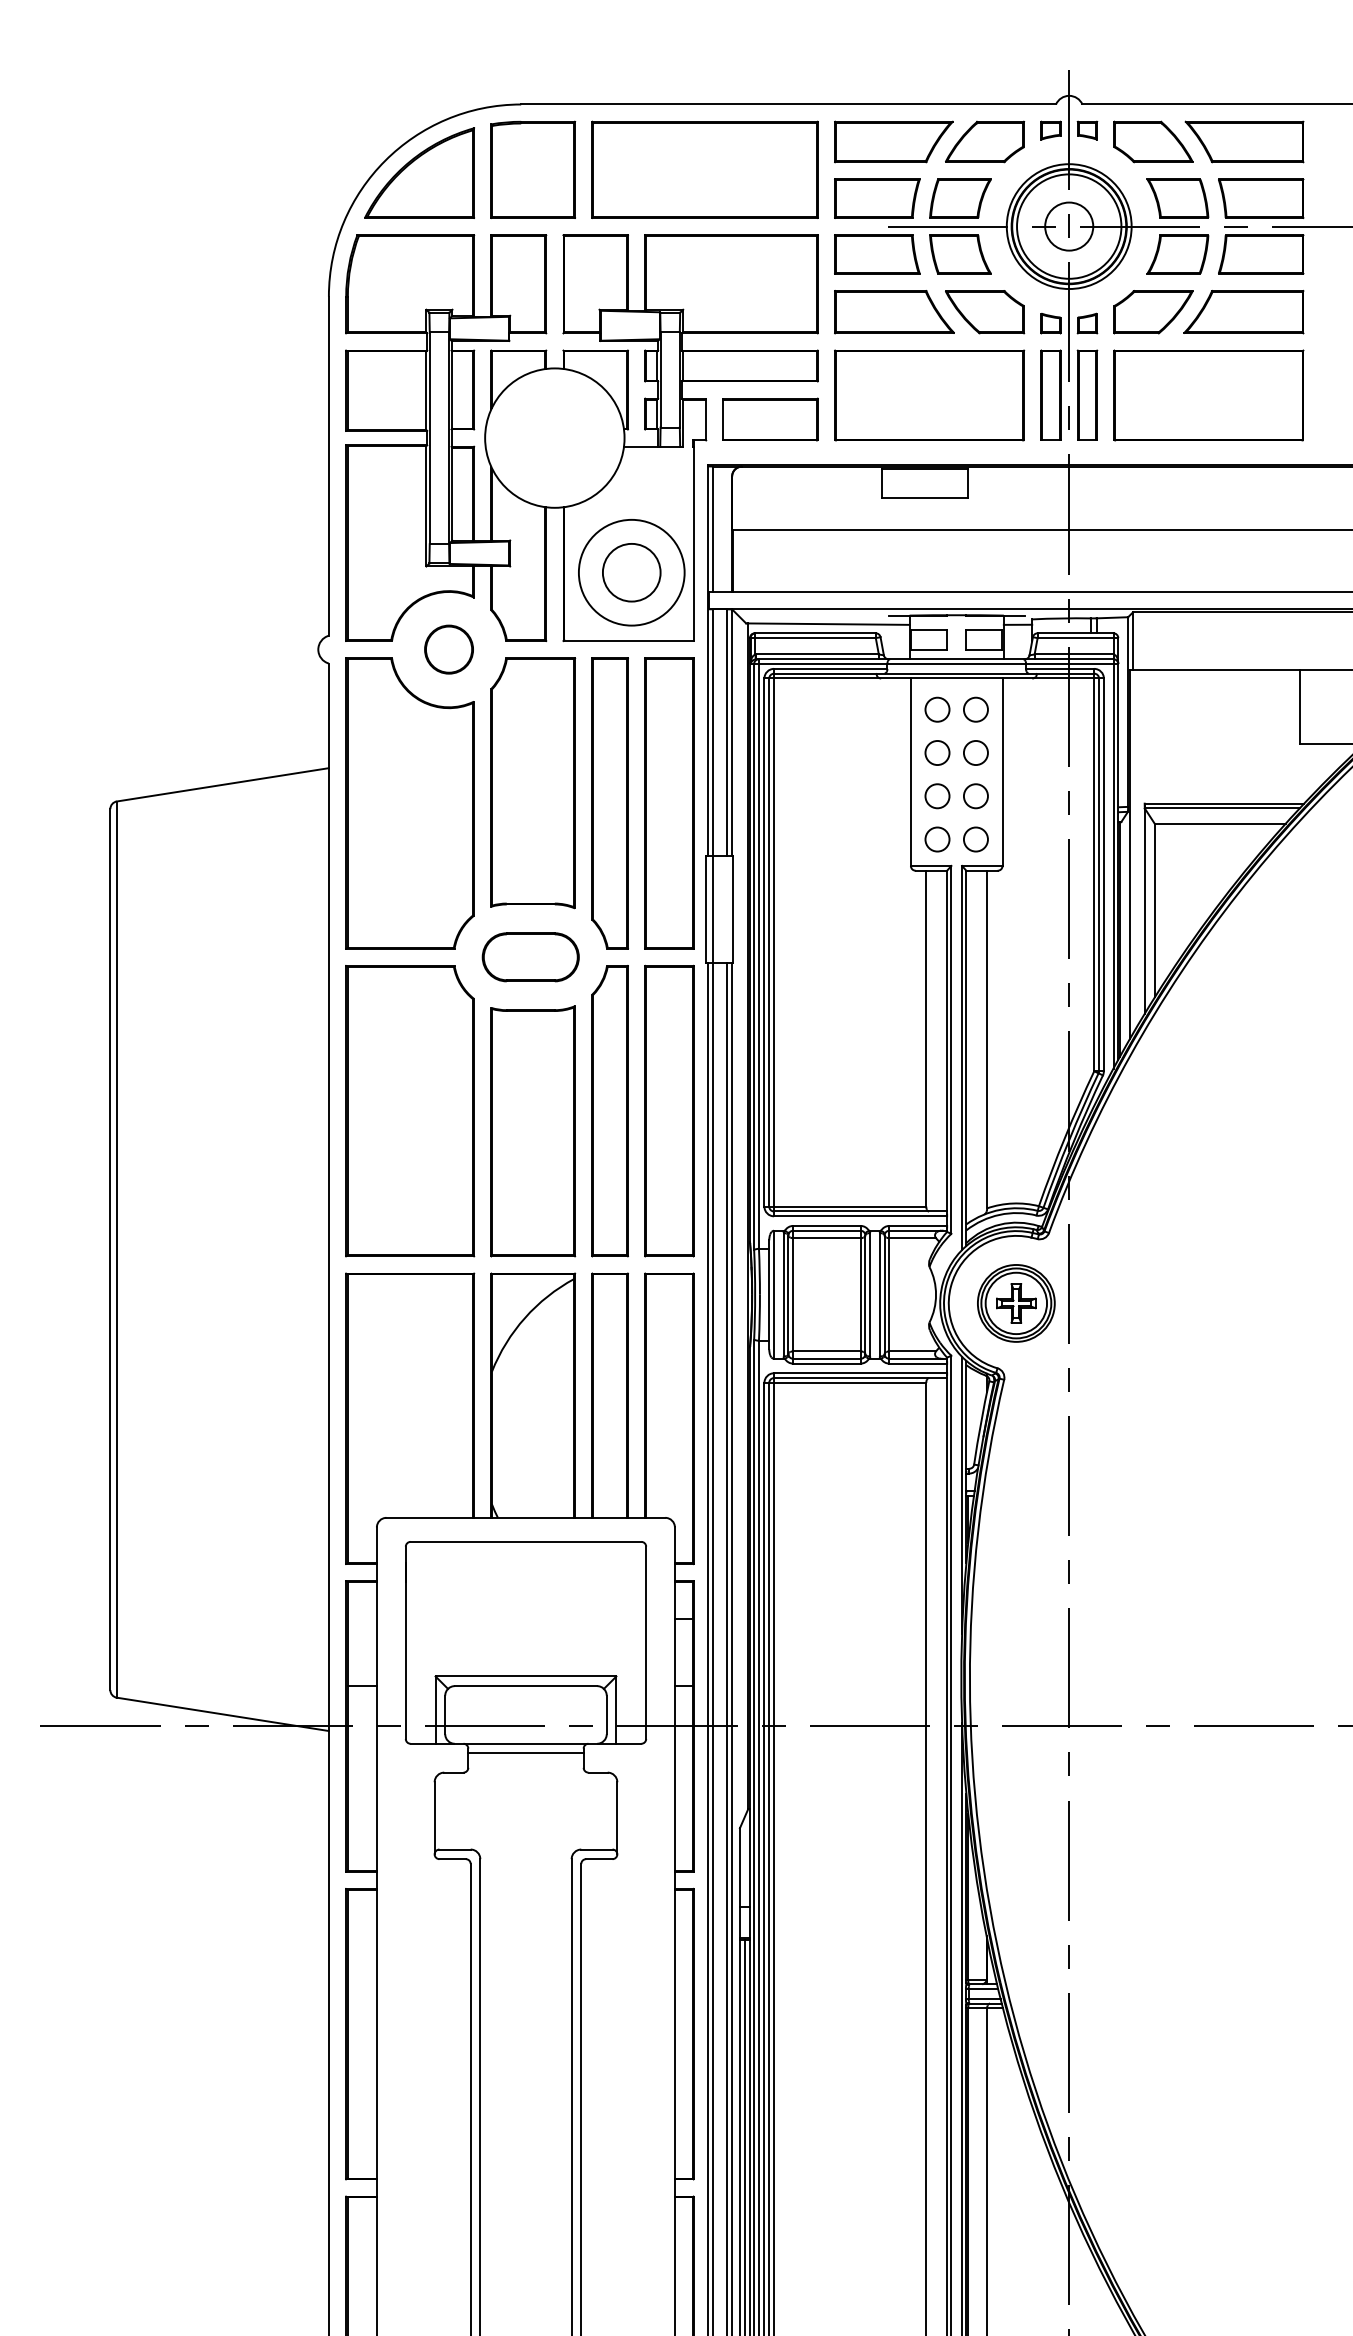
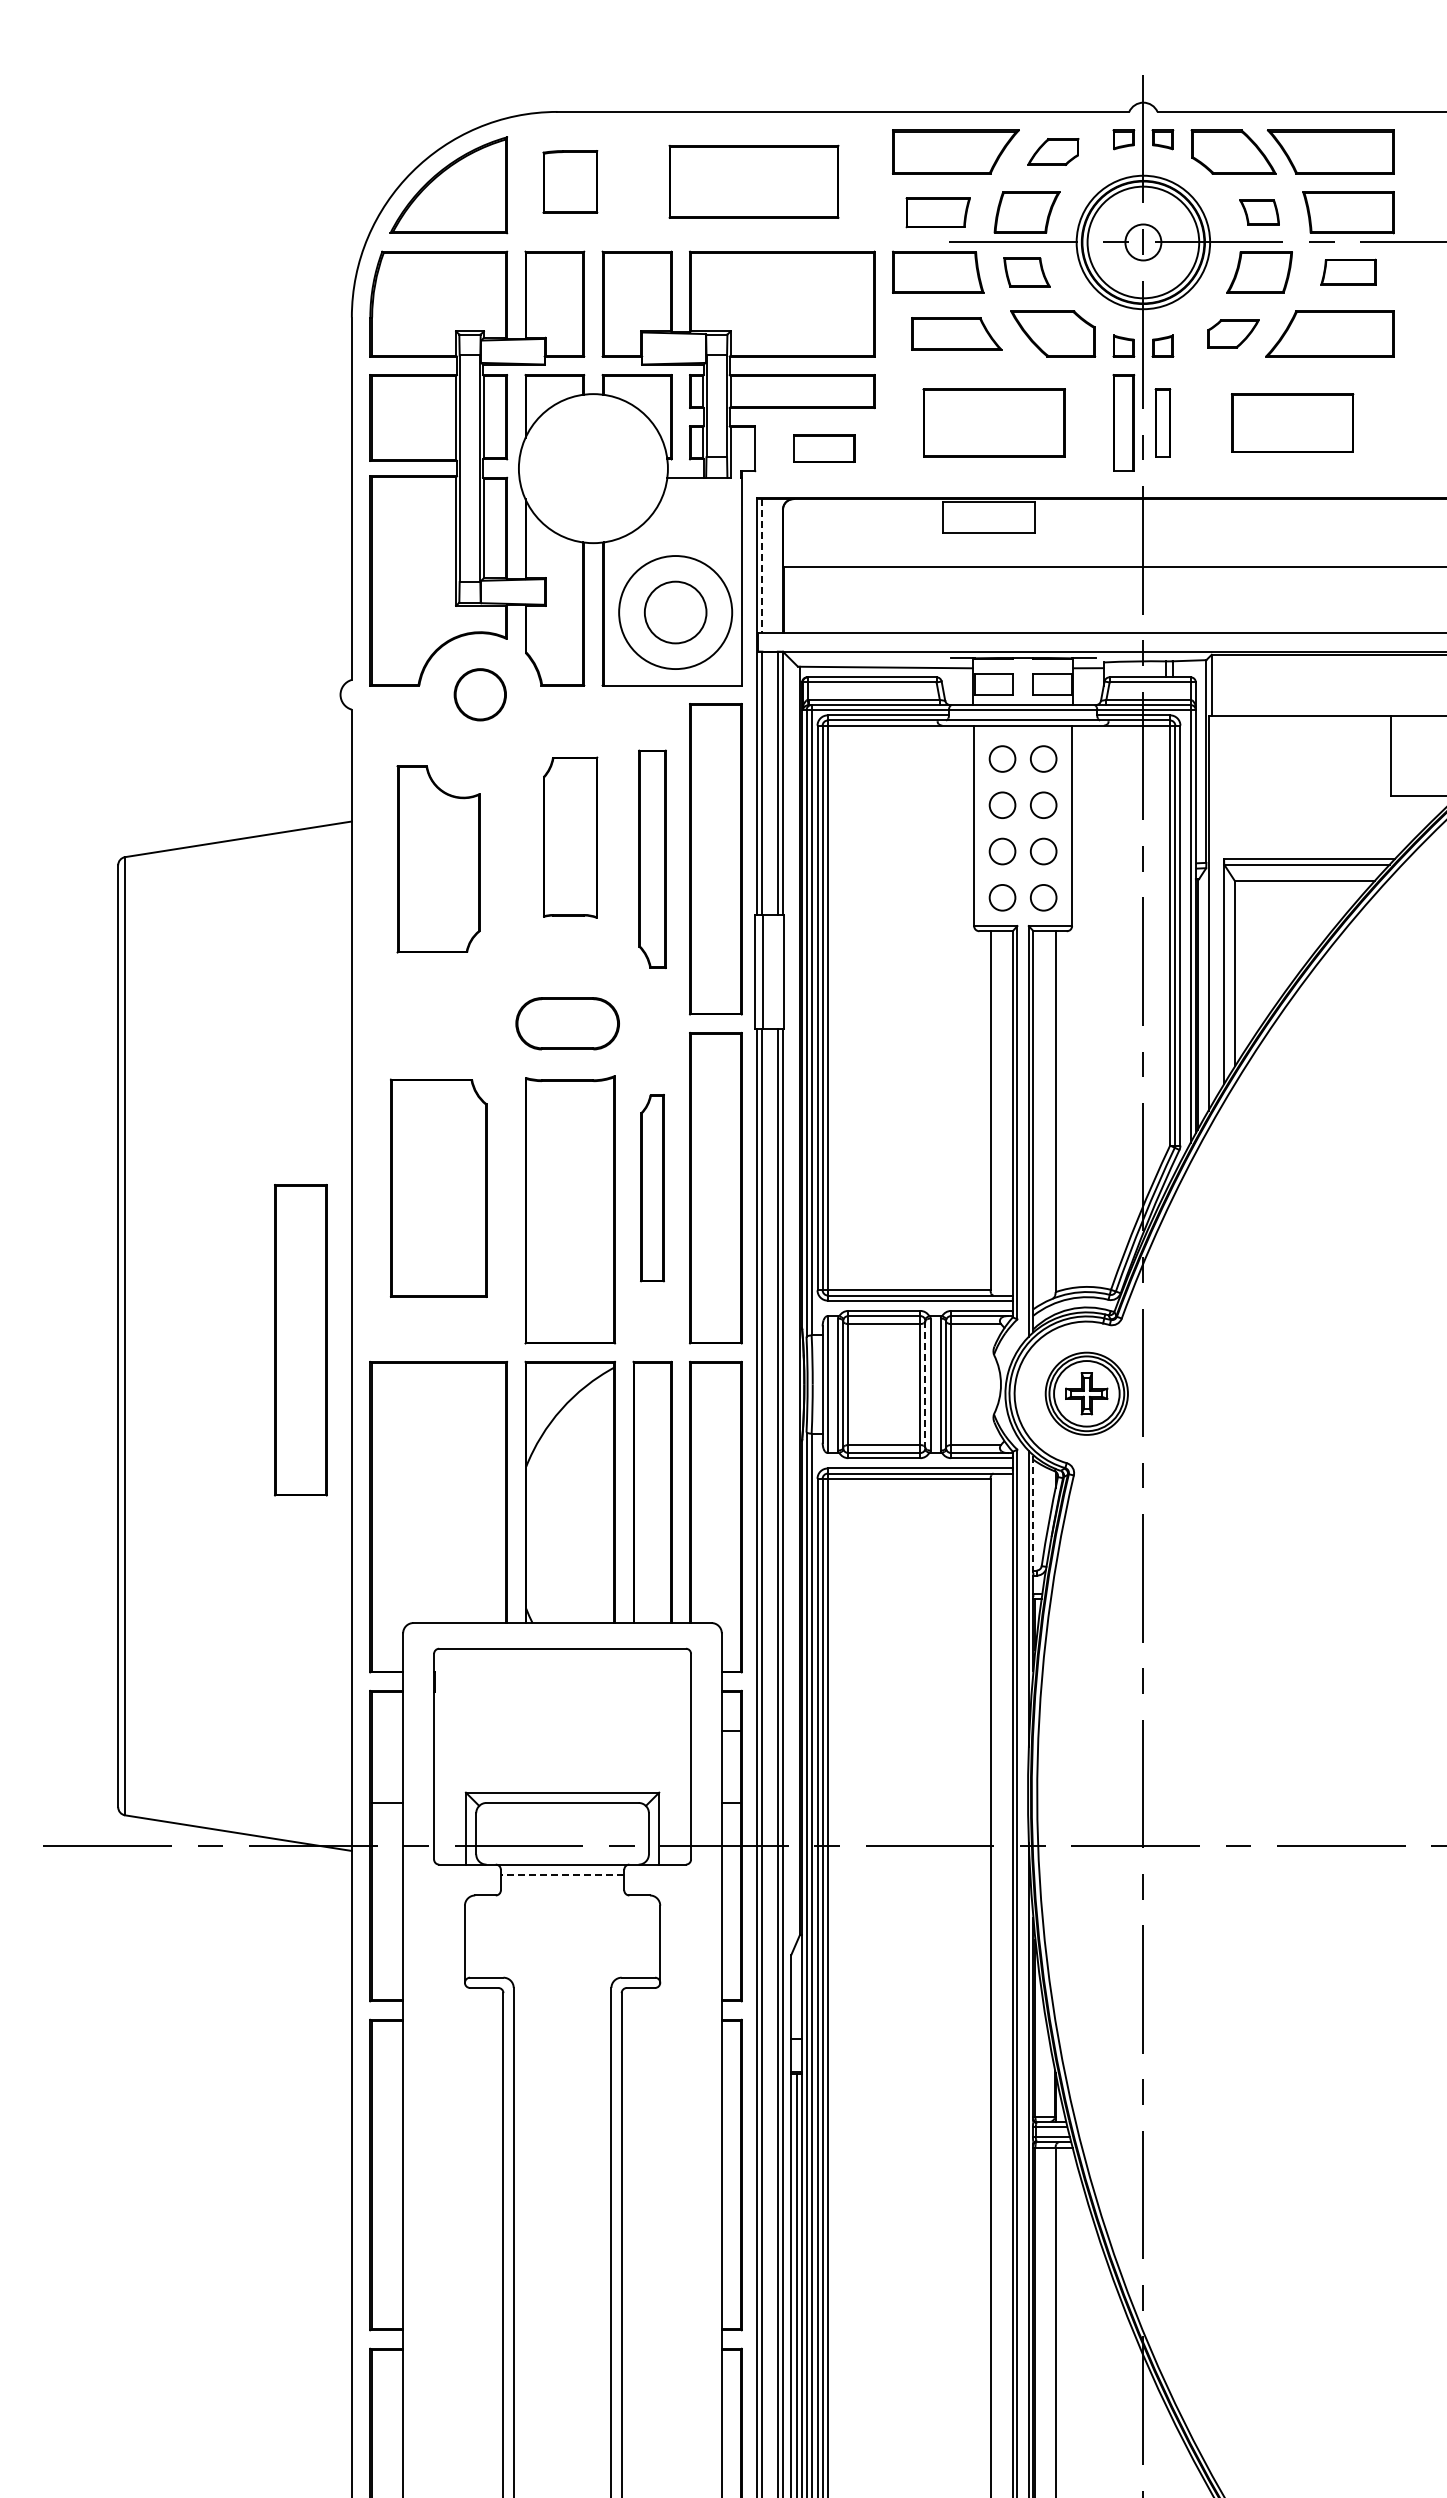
part: (985, 141) -> (1053, 151), size x0.6
part: (533, 169) -> (570, 181), size x0.6
part: (704, 169) -> (753, 181), size x0.7
part: (877, 198) -> (938, 212), size x0.7
part: (1177, 198) -> (1259, 212), size x0.6
circle: (1069, 226) -> (1143, 242), size x0.7
part: (1261, 253) -> (1348, 271), size x0.6
part: (959, 254) -> (1026, 272), size x0.7
part: (894, 311) -> (956, 333), size x0.7
part: (1153, 311) -> (1233, 333), size x0.6
part: (929, 394) -> (994, 422), size x0.7
part: (1087, 394) -> (1162, 422), size x0.7
part: (1208, 394) -> (1292, 422), size x0.6
part: (770, 419) -> (824, 448), size x0.6
line: (712, 529) -> (762, 566), solid -> dashed
part: (533, 783) -> (570, 837), size x0.6
part: (409, 803) -> (438, 859), size x0.6
part: (610, 803) -> (652, 859), size x0.7
part: (610, 1110) -> (652, 1187), size x0.6
part: (409, 1111) -> (438, 1188), size x0.7
part: (280, 1253) -> (300, 1340), added
line: (865, 1295) -> (925, 1385), solid -> dashed
line: (966, 1417) -> (1033, 1515), solid -> dashed
line: (525, 1753) -> (562, 1874), solid -> dashed

